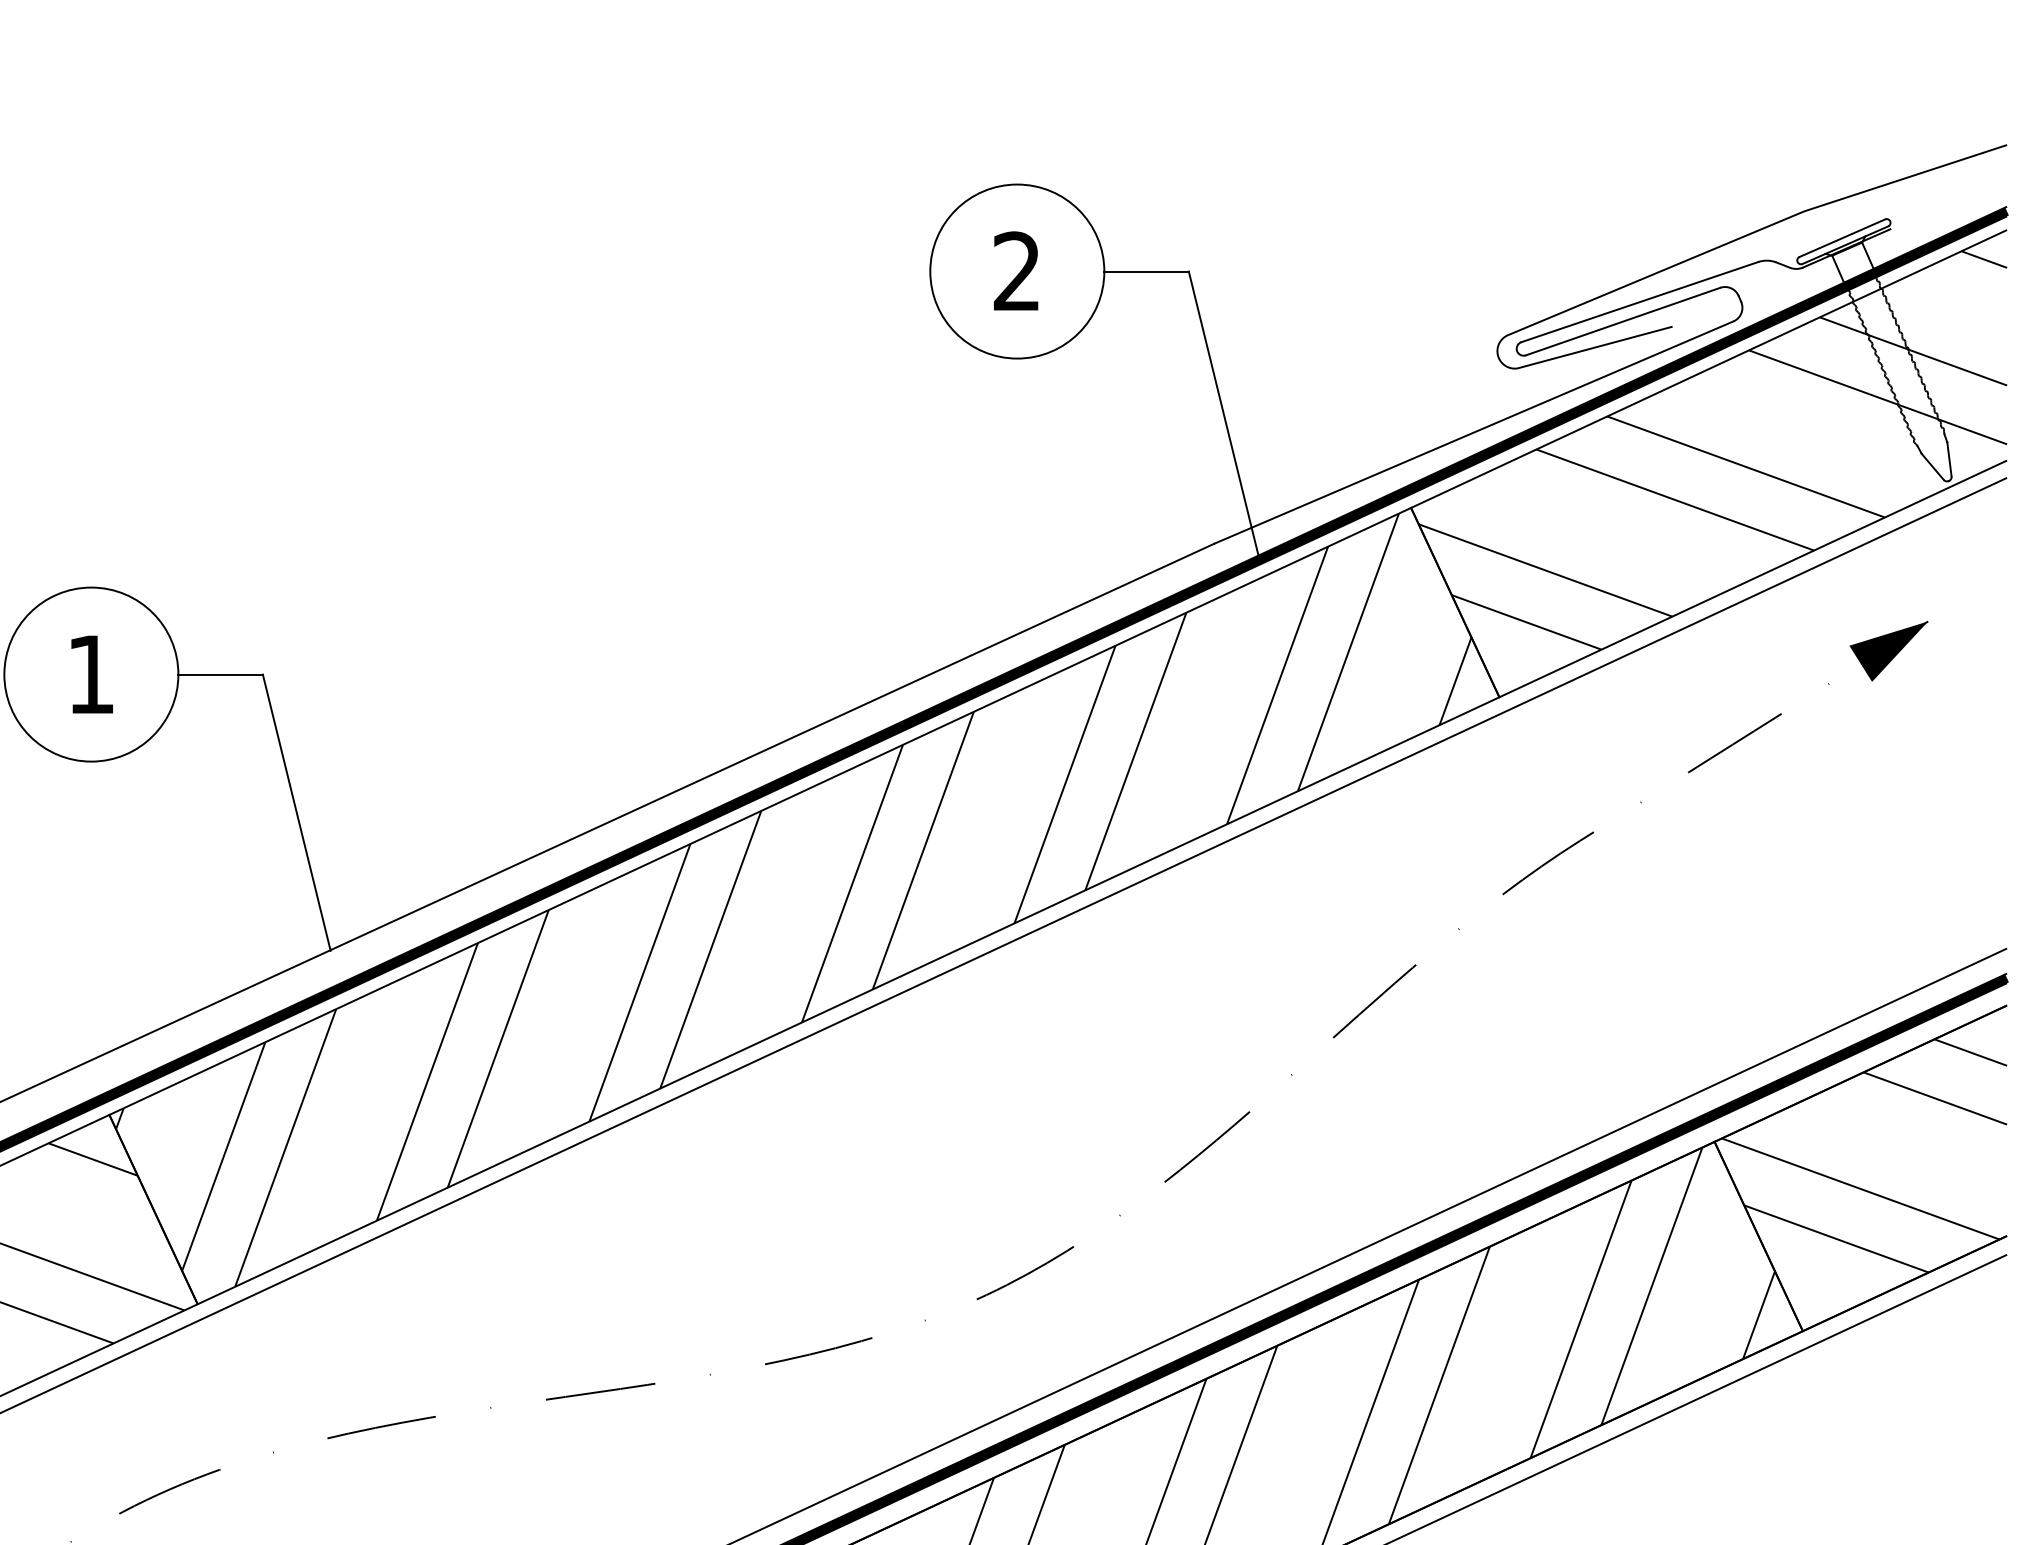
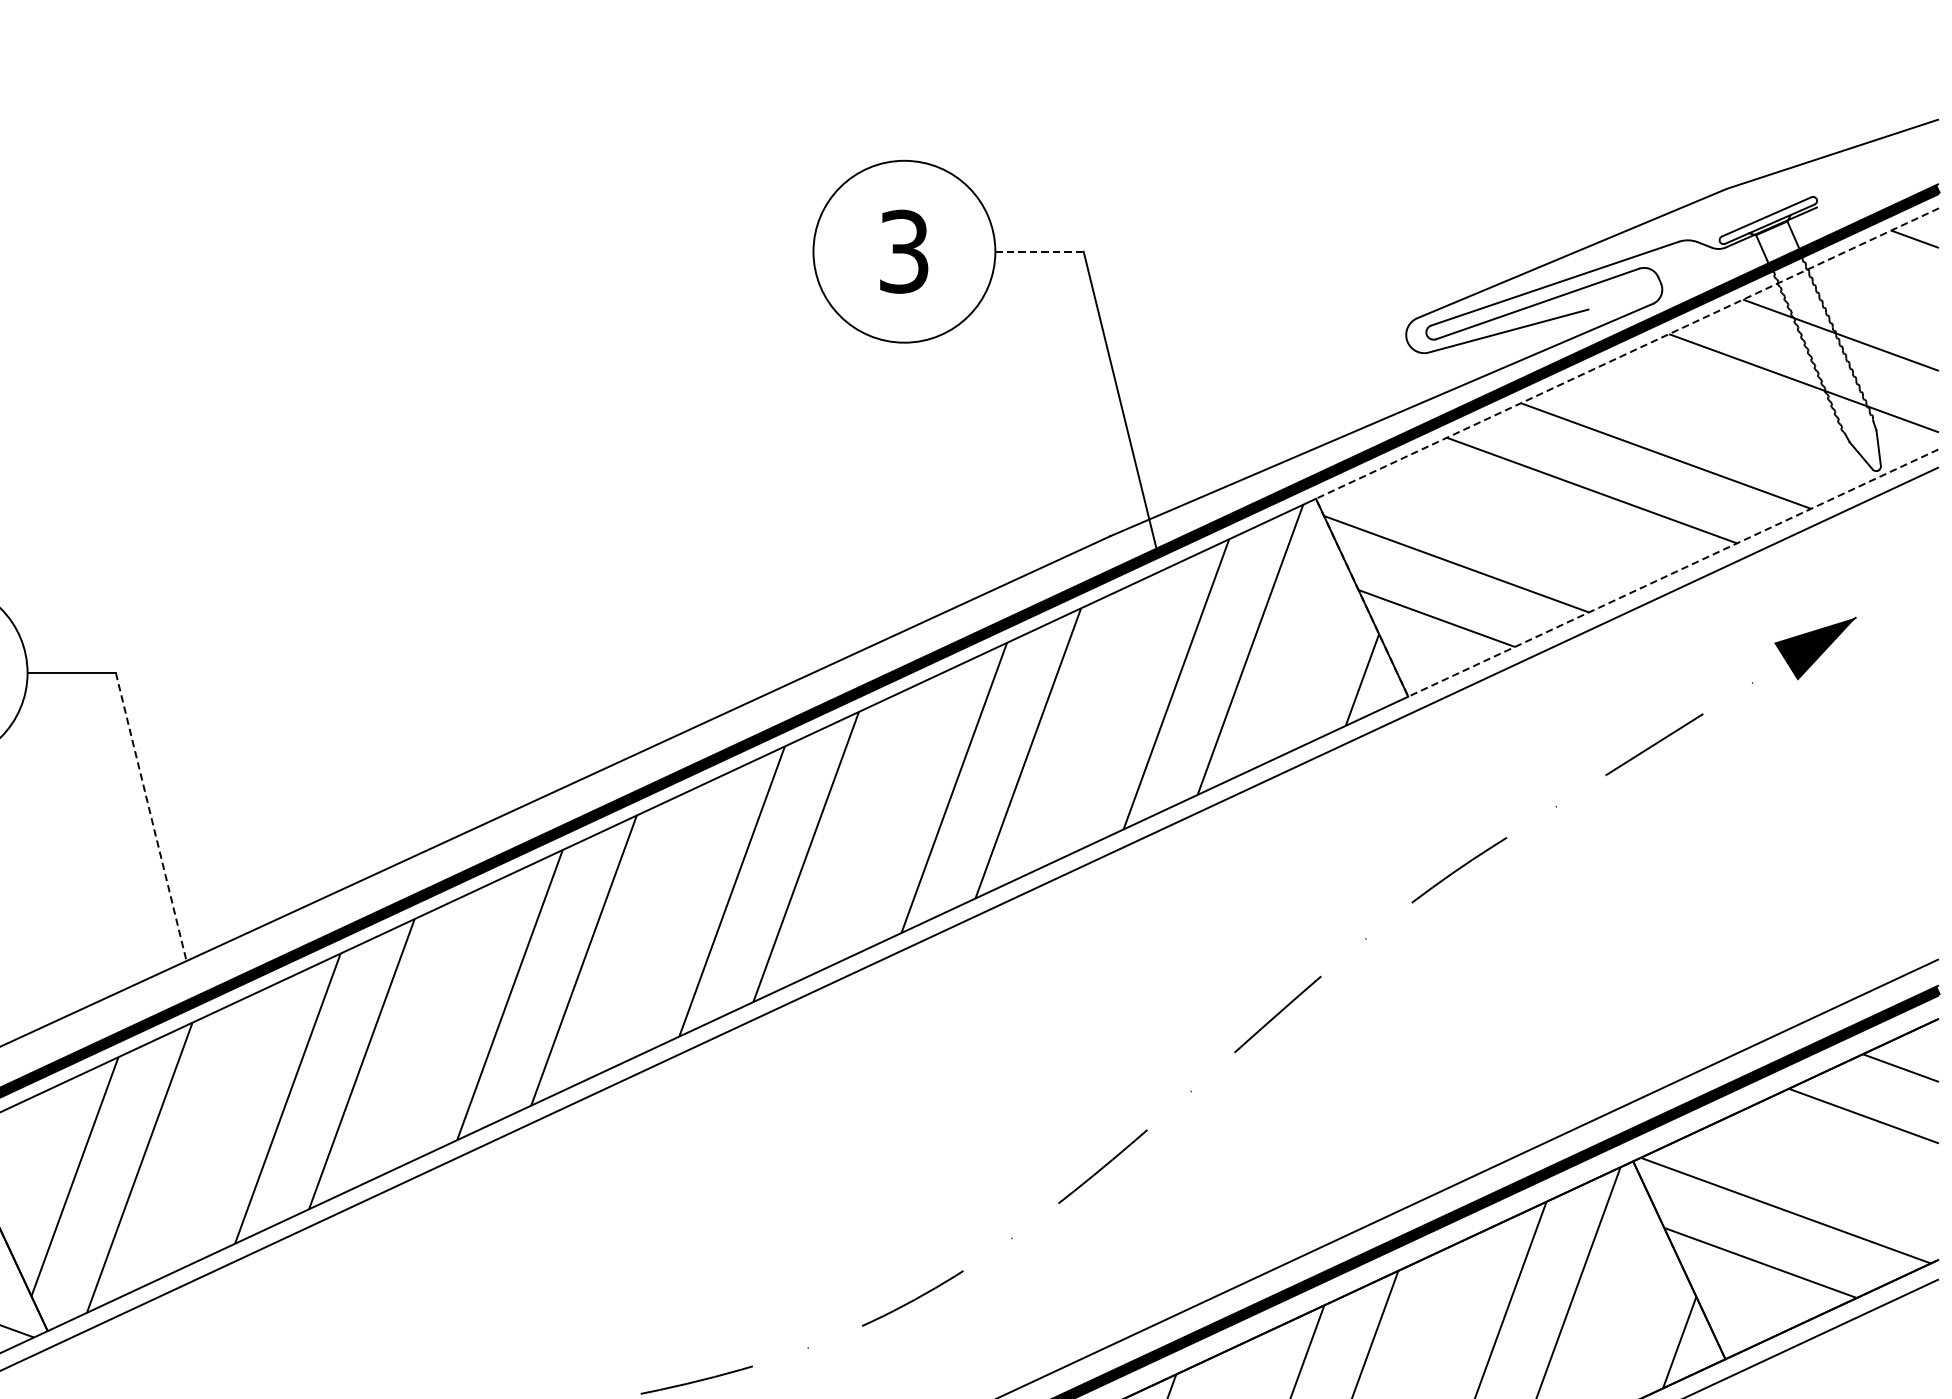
text: (1016, 271) -> (903, 251), 2 -> 3
line: (1147, 271) -> (1040, 251), solid -> dashed
line: (1434, 558) -> (1340, 551), solid -> dashed
line: (296, 813) -> (151, 818), solid -> dashed

